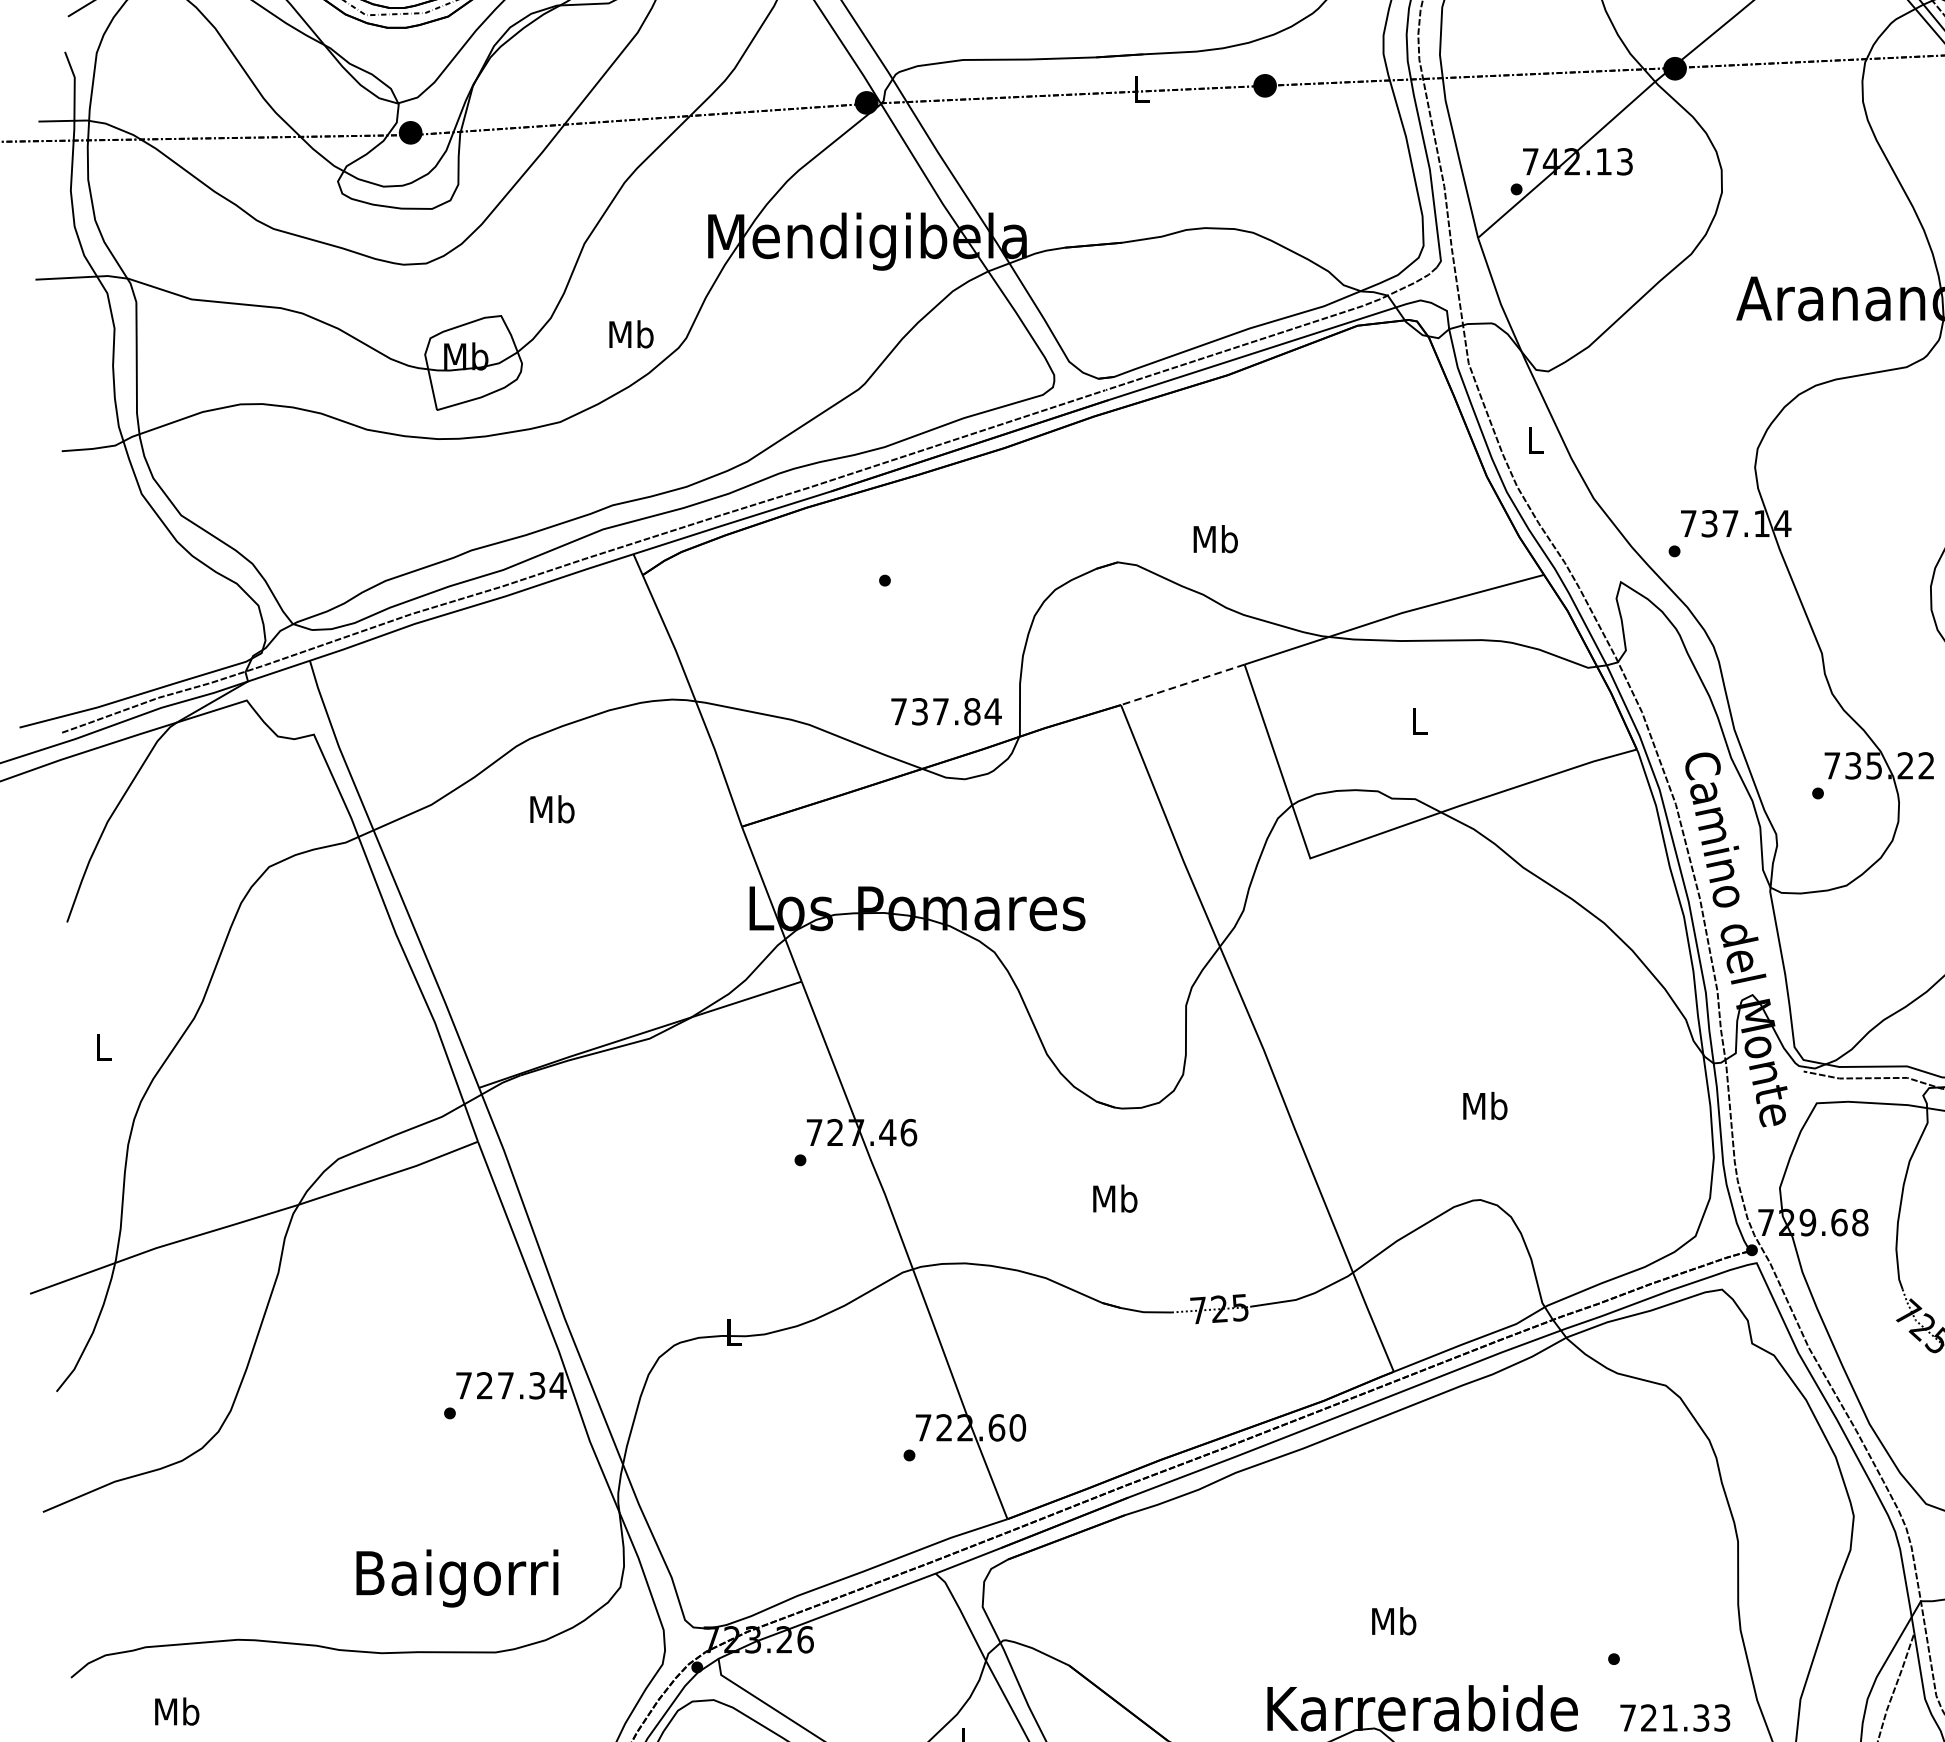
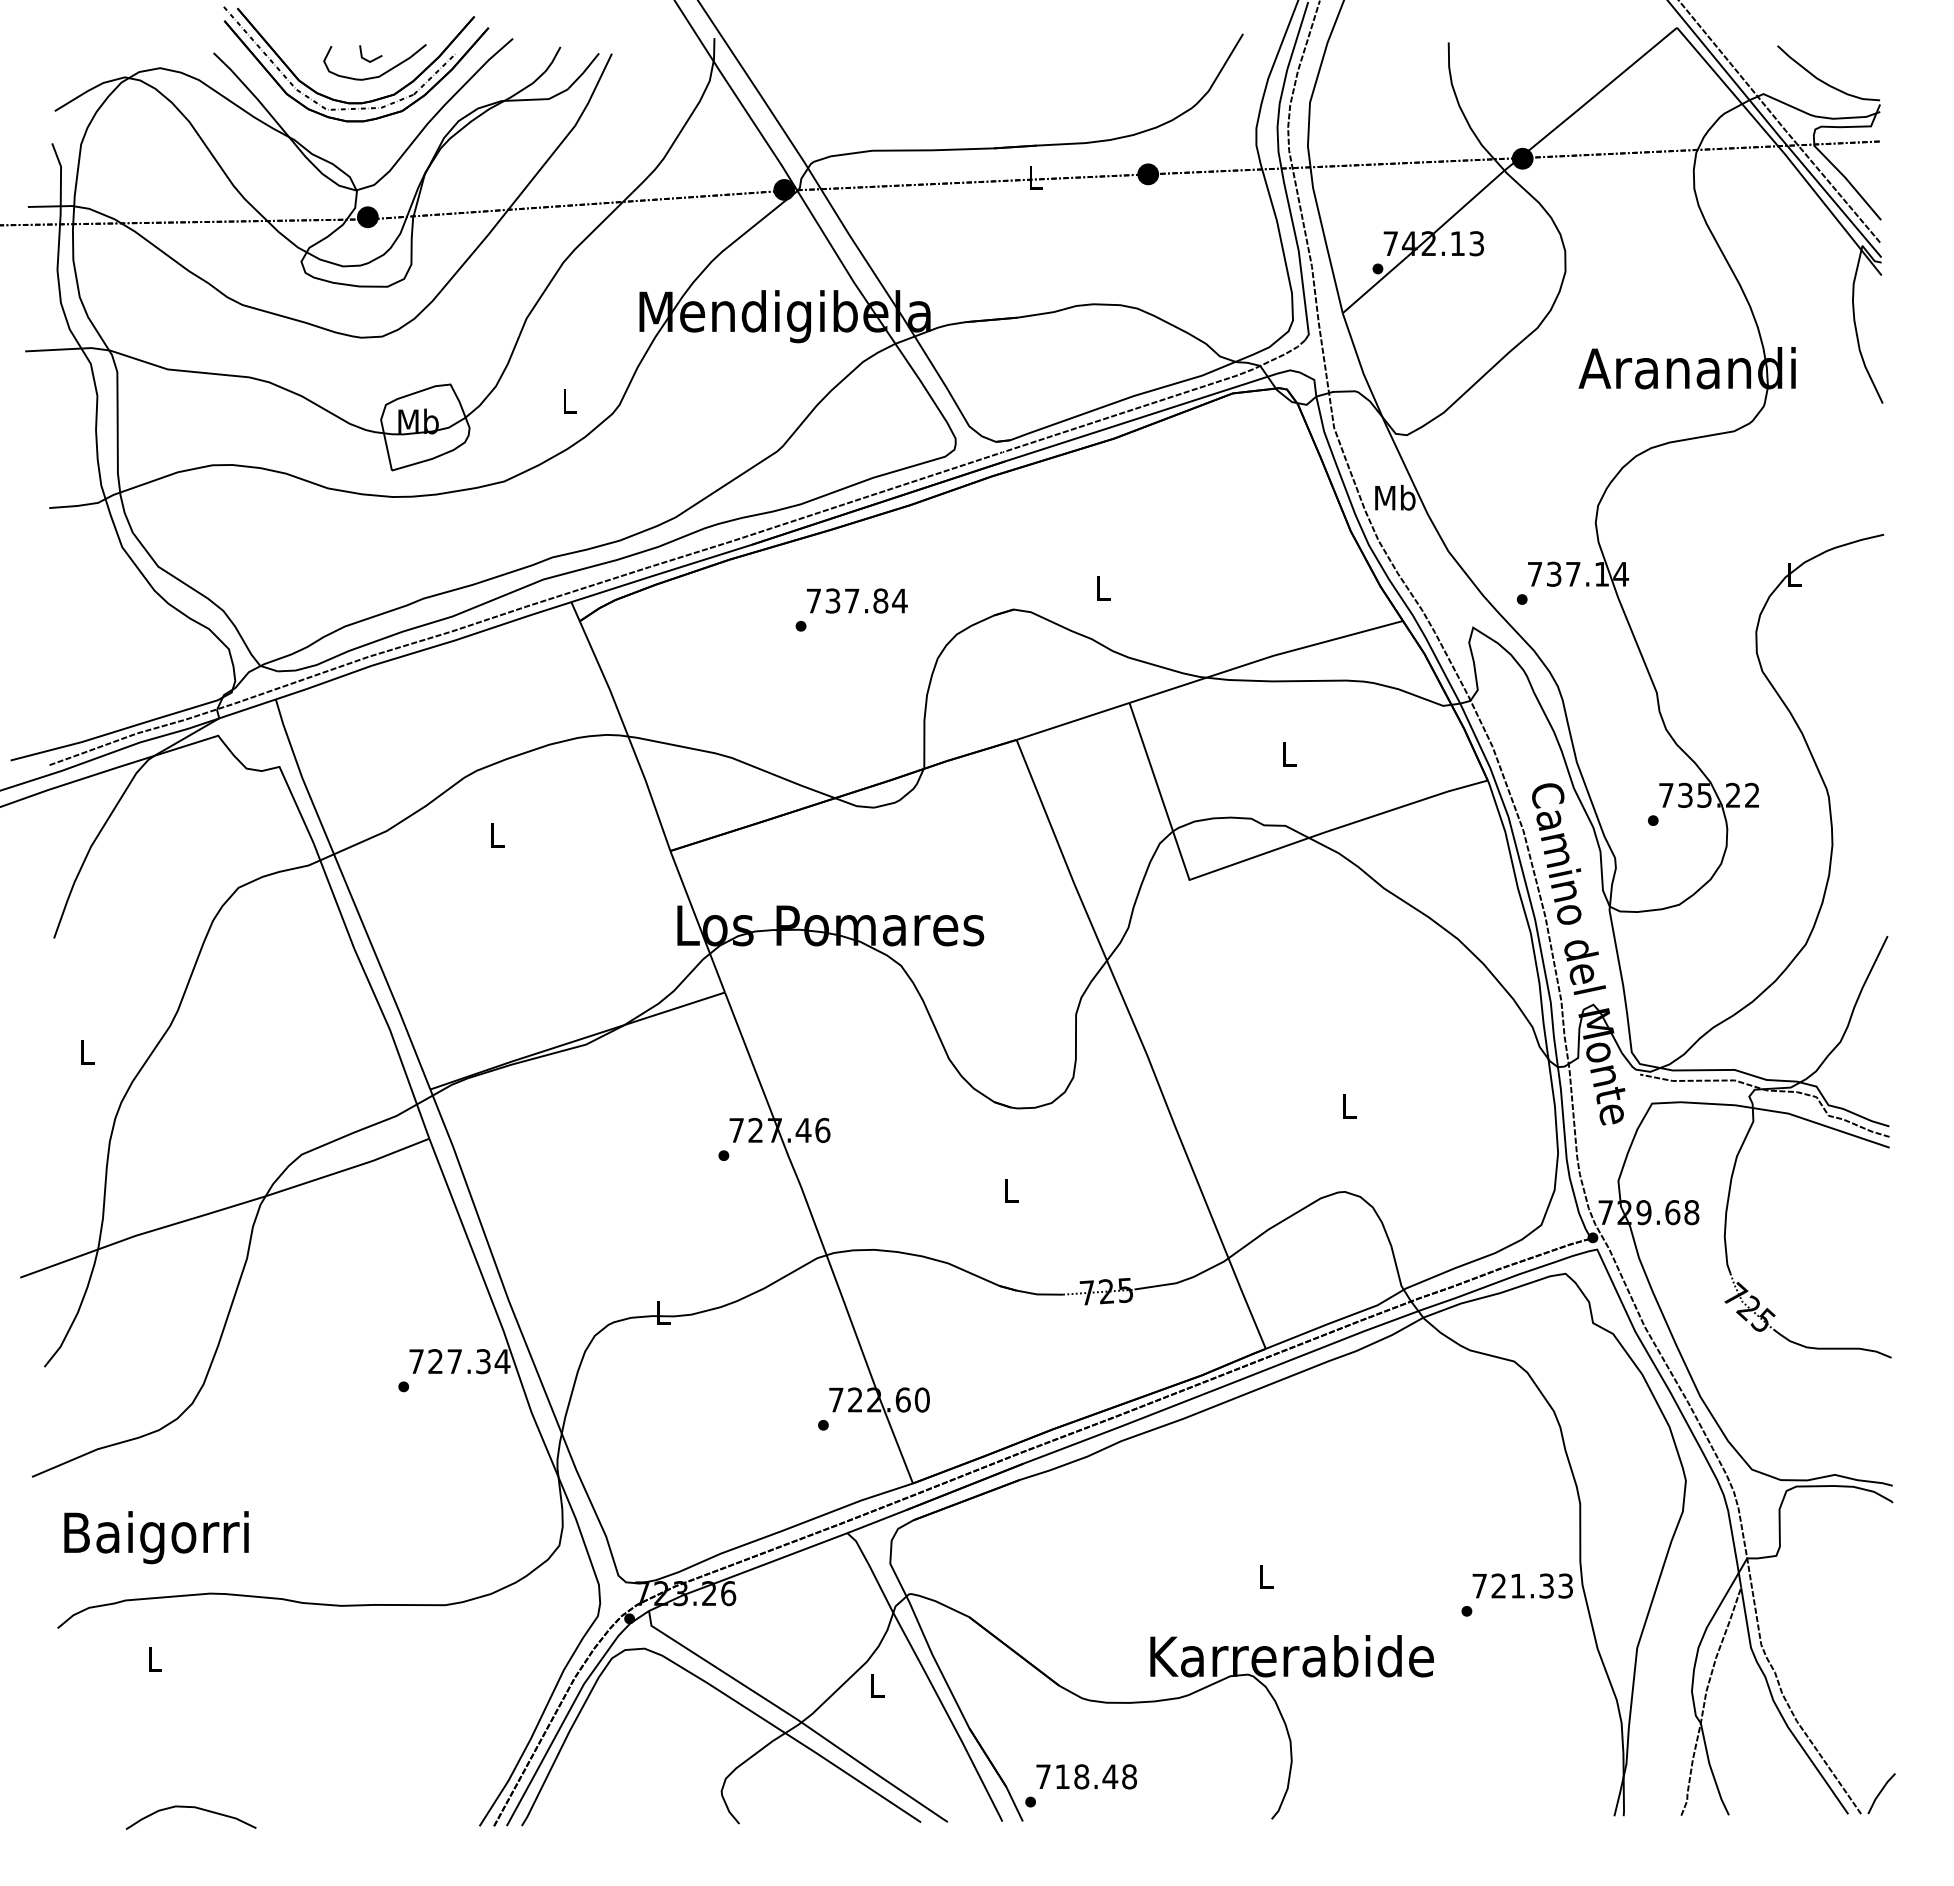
text: (631, 334) -> (569, 401), Mb -> L
text: (1535, 439) -> (1395, 497), L -> Mb
text: (1216, 539) -> (1103, 588), Mb -> L
line: (1182, 684) -> (1072, 721), dashed -> solid
text: (945, 711) -> (856, 600), moved
text: (552, 808) -> (497, 834), Mb -> L
text: (1485, 1105) -> (1349, 1105), Mb -> L
text: (1115, 1198) -> (1011, 1190), Mb -> L
text: (457, 1578) -> (156, 1537), moved
text: (1394, 1621) -> (1266, 1576), Mb -> L
text: (177, 1711) -> (154, 1659), Mb -> L
text: (1674, 1717) -> (1522, 1585), moved

